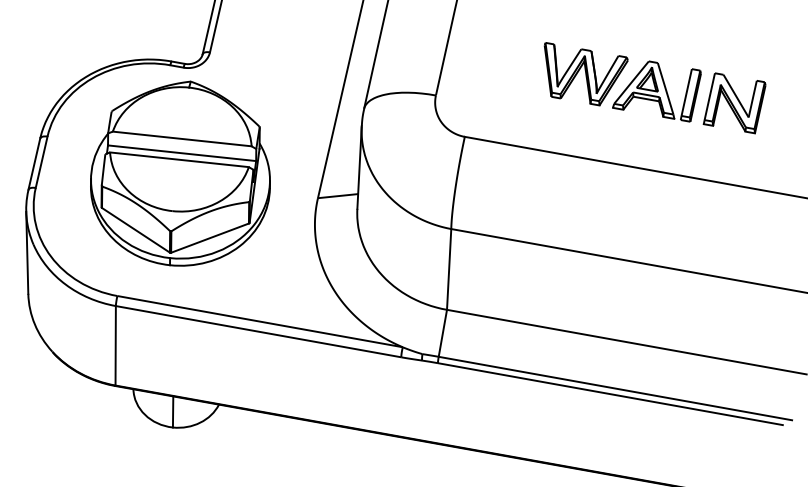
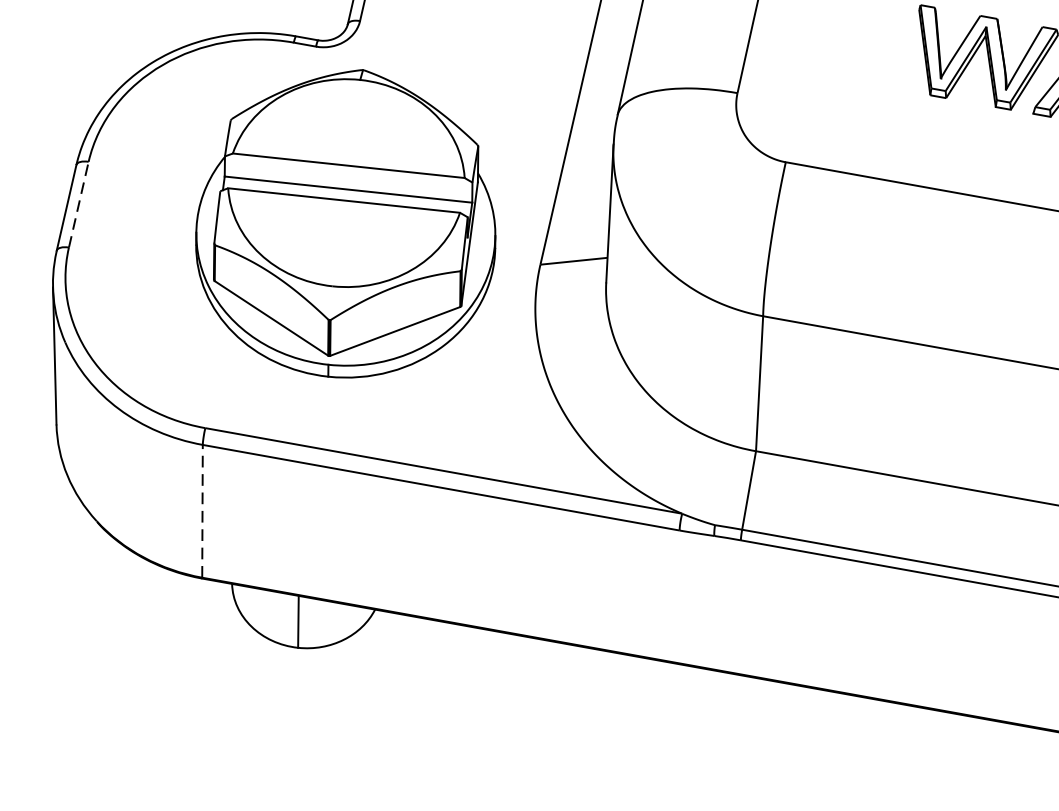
line: (41, 161) -> (78, 203), solid -> dashed
part: (180, 173) -> (345, 223), moved
line: (115, 345) -> (202, 510), solid -> dashed

